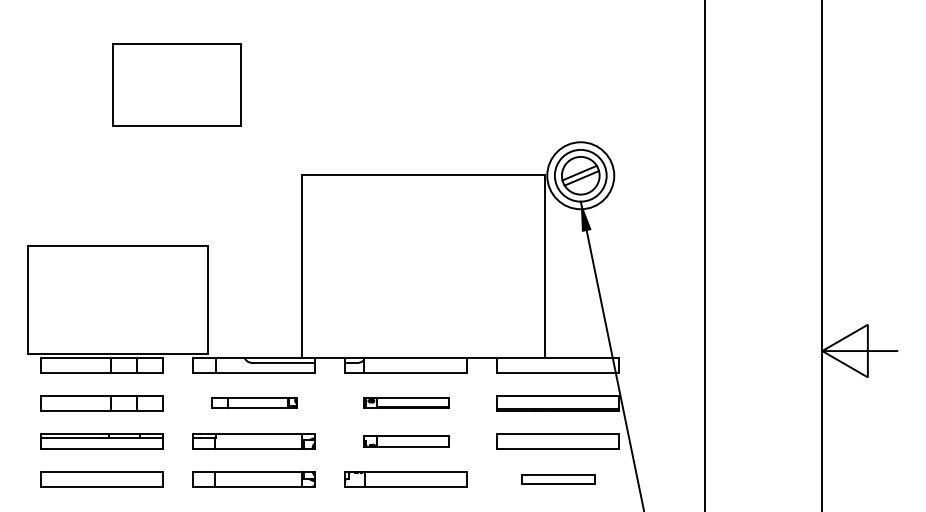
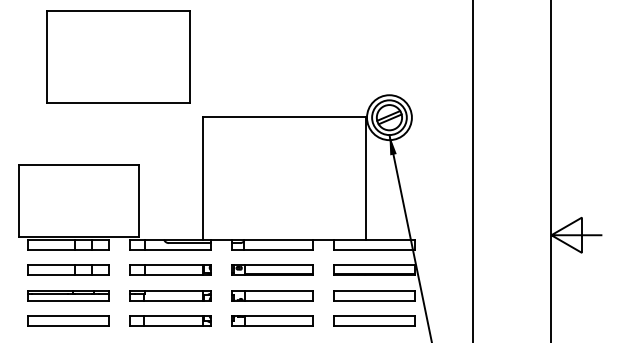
part: (176, 84) -> (118, 56), size x1.67
part: (254, 402) -> (170, 269), size x1.43
part: (406, 402) -> (272, 269), size x1.43
part: (406, 440) -> (272, 295), size x1.43
part: (558, 478) -> (374, 320), size x1.67

